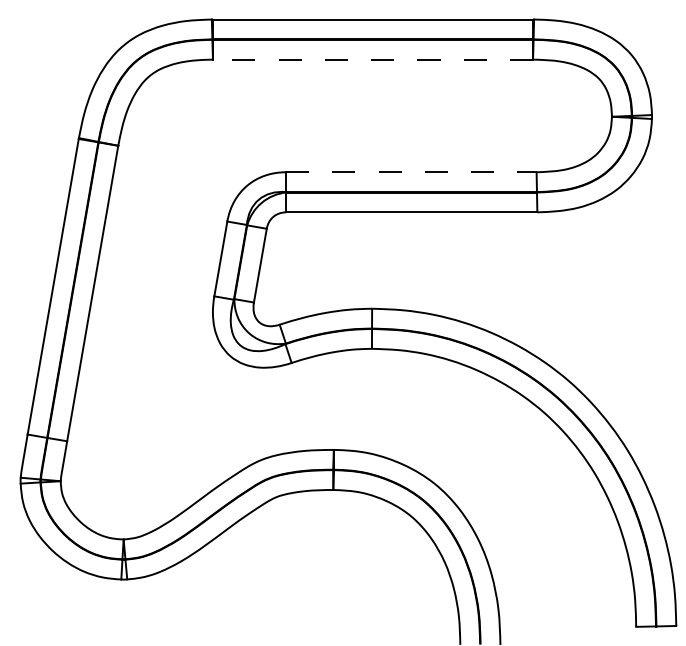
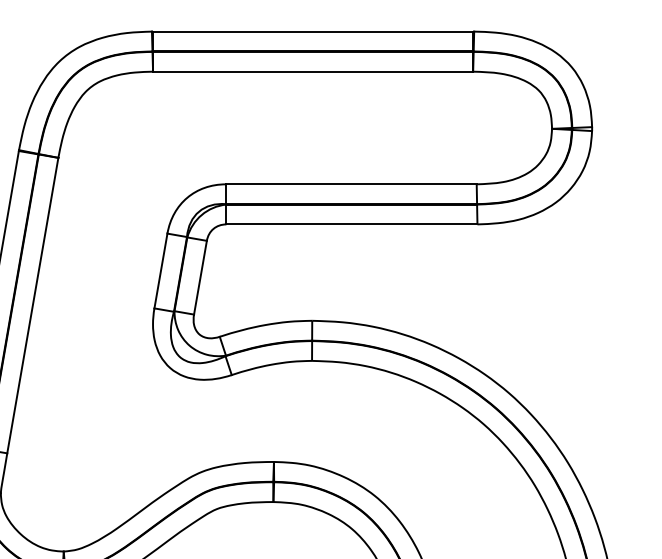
line: (372, 59) -> (312, 71), dashed -> solid
line: (411, 172) -> (351, 184), dashed -> solid

